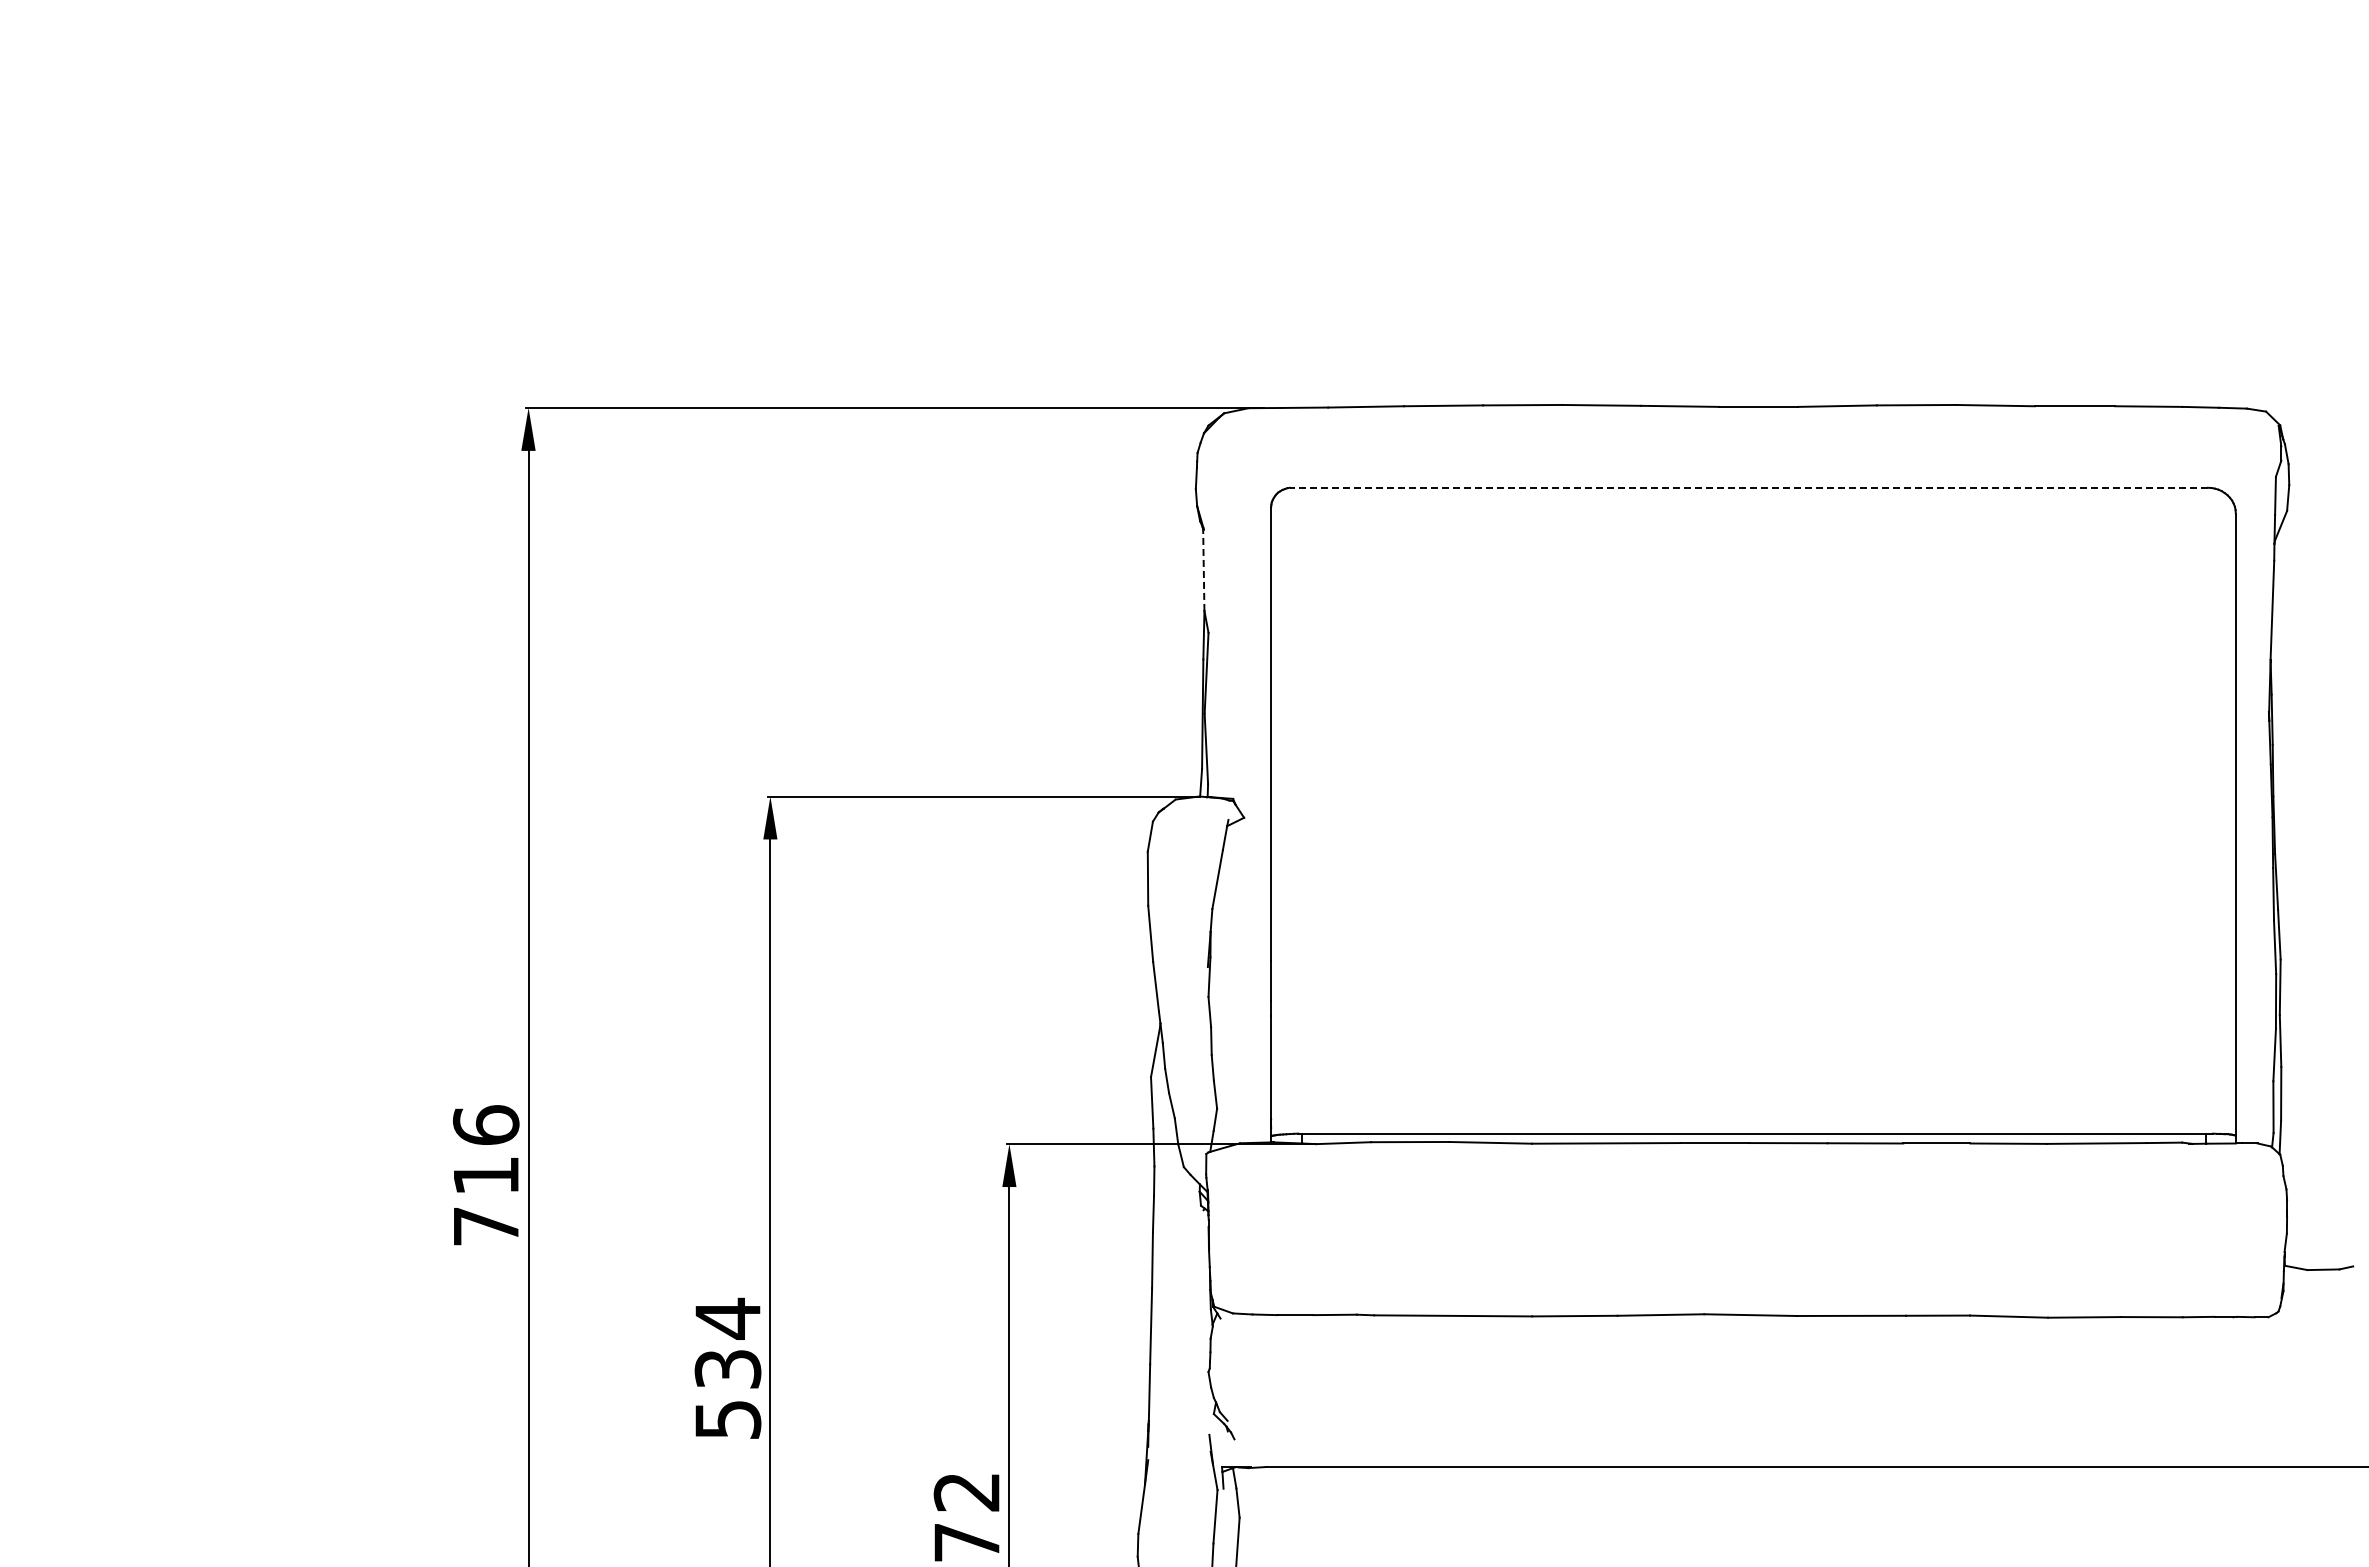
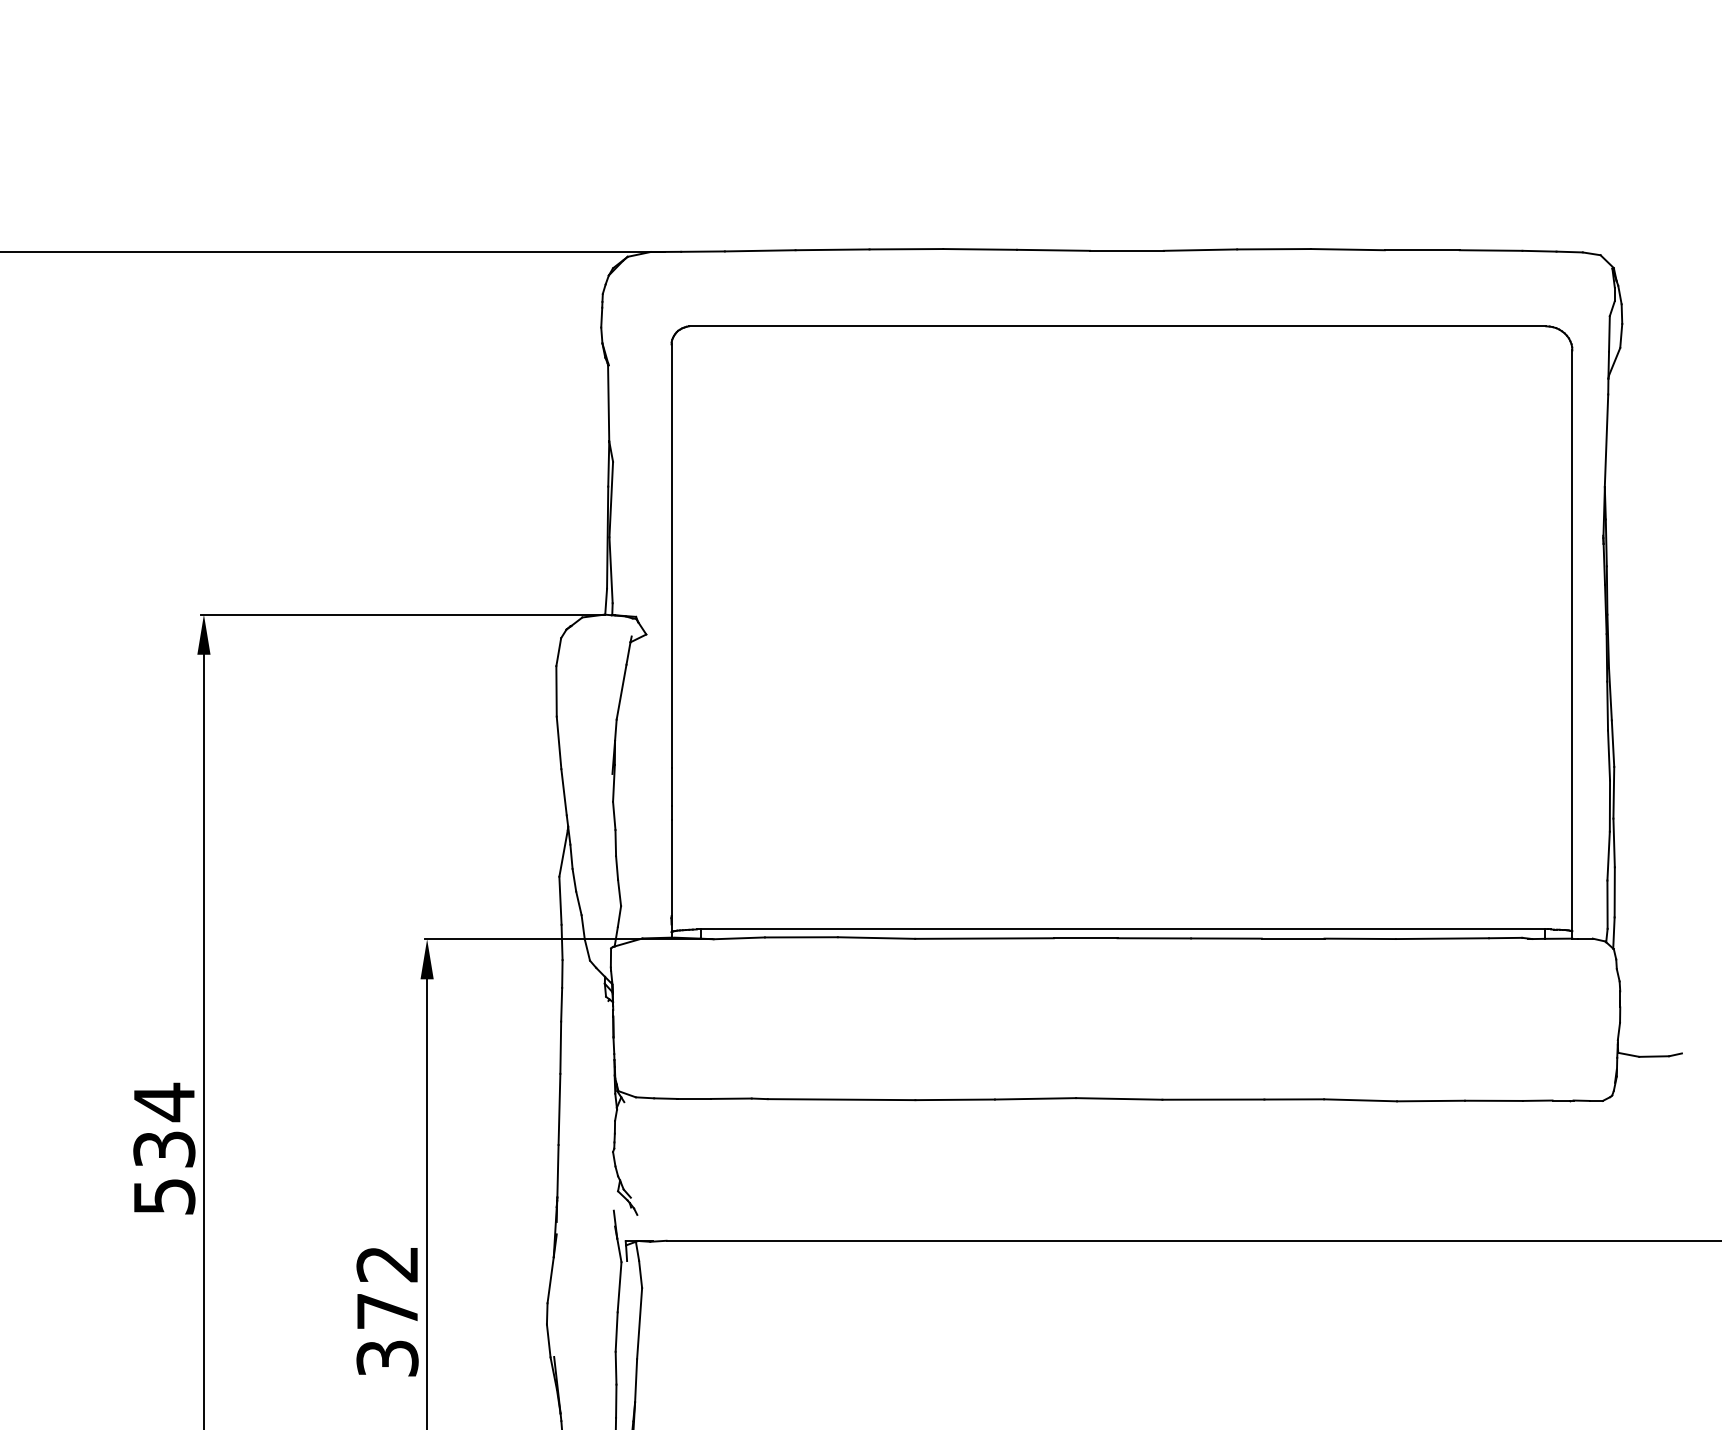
line: (1748, 487) -> (1117, 326), dashed -> solid
line: (1203, 569) -> (608, 402), dashed -> solid

